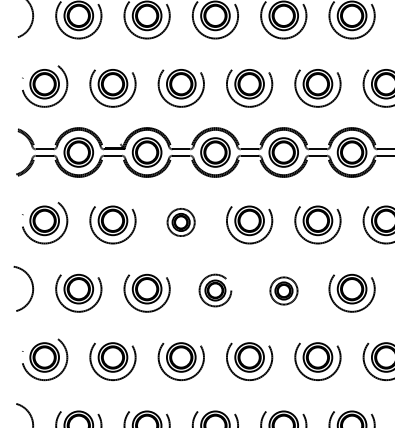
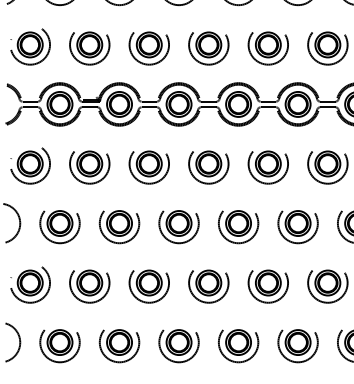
part: (180, 224) -> (148, 167), size x1.67
part: (214, 293) -> (178, 227), size x1.43
part: (283, 293) -> (238, 227), size x1.67

